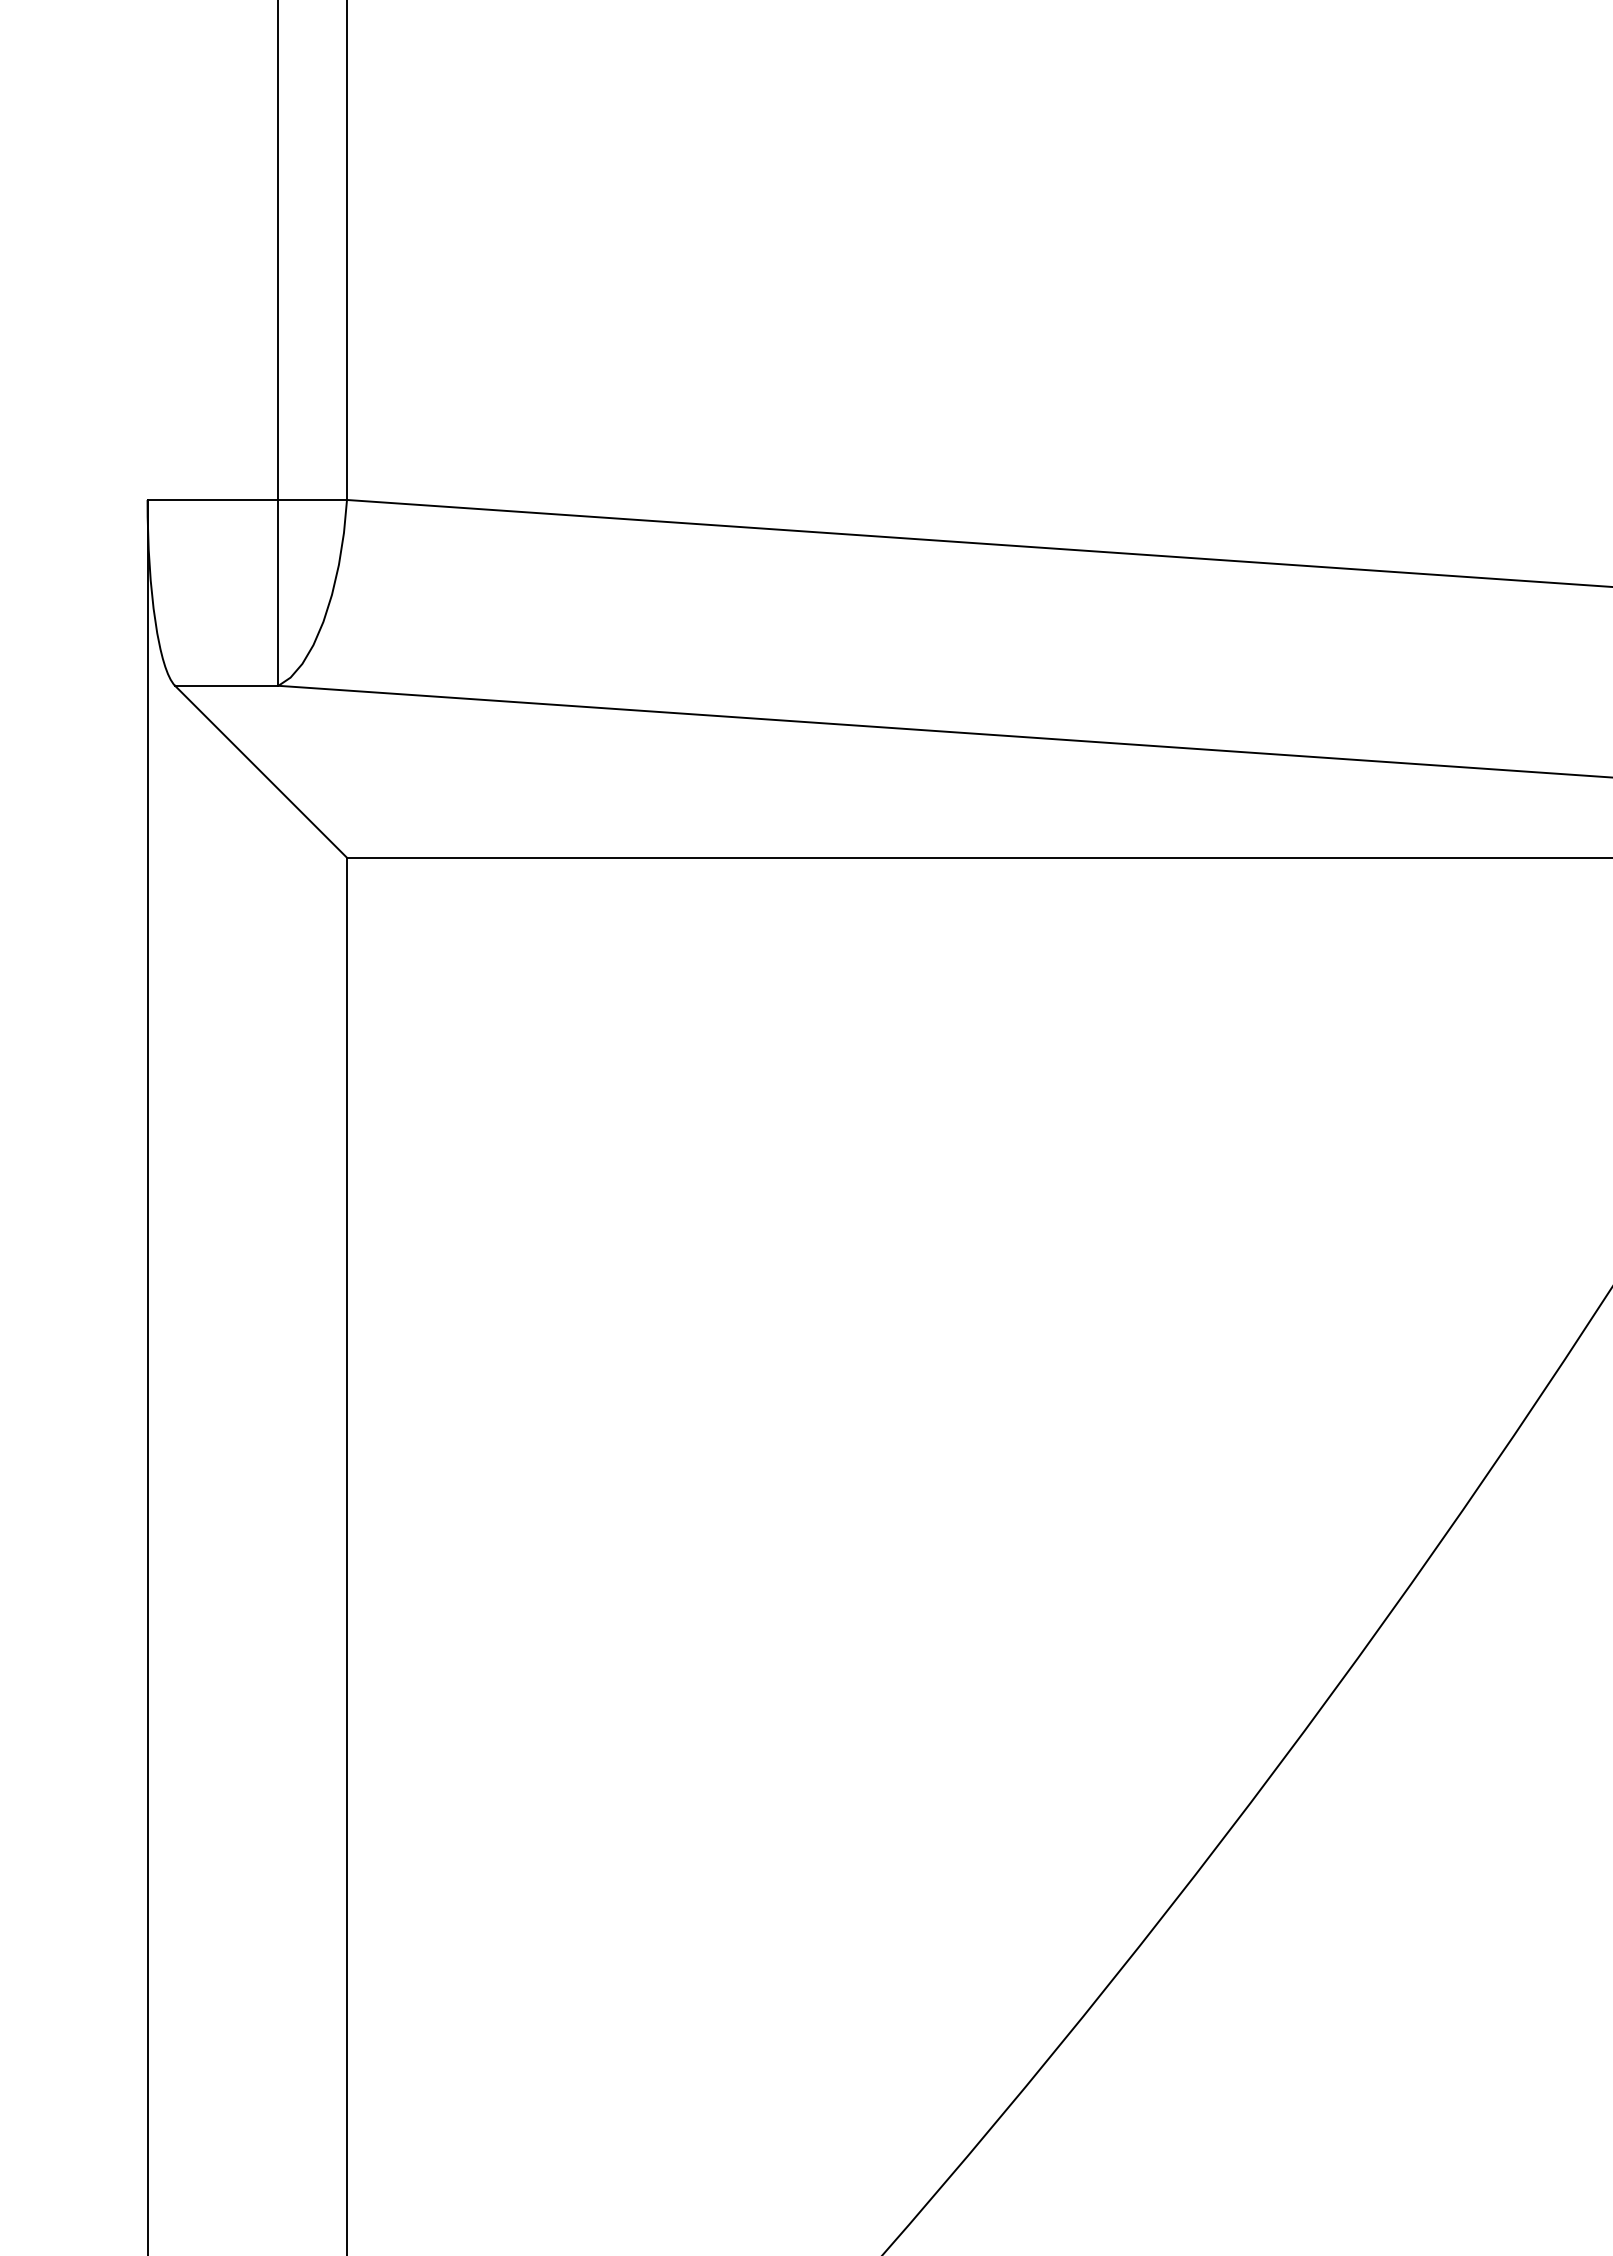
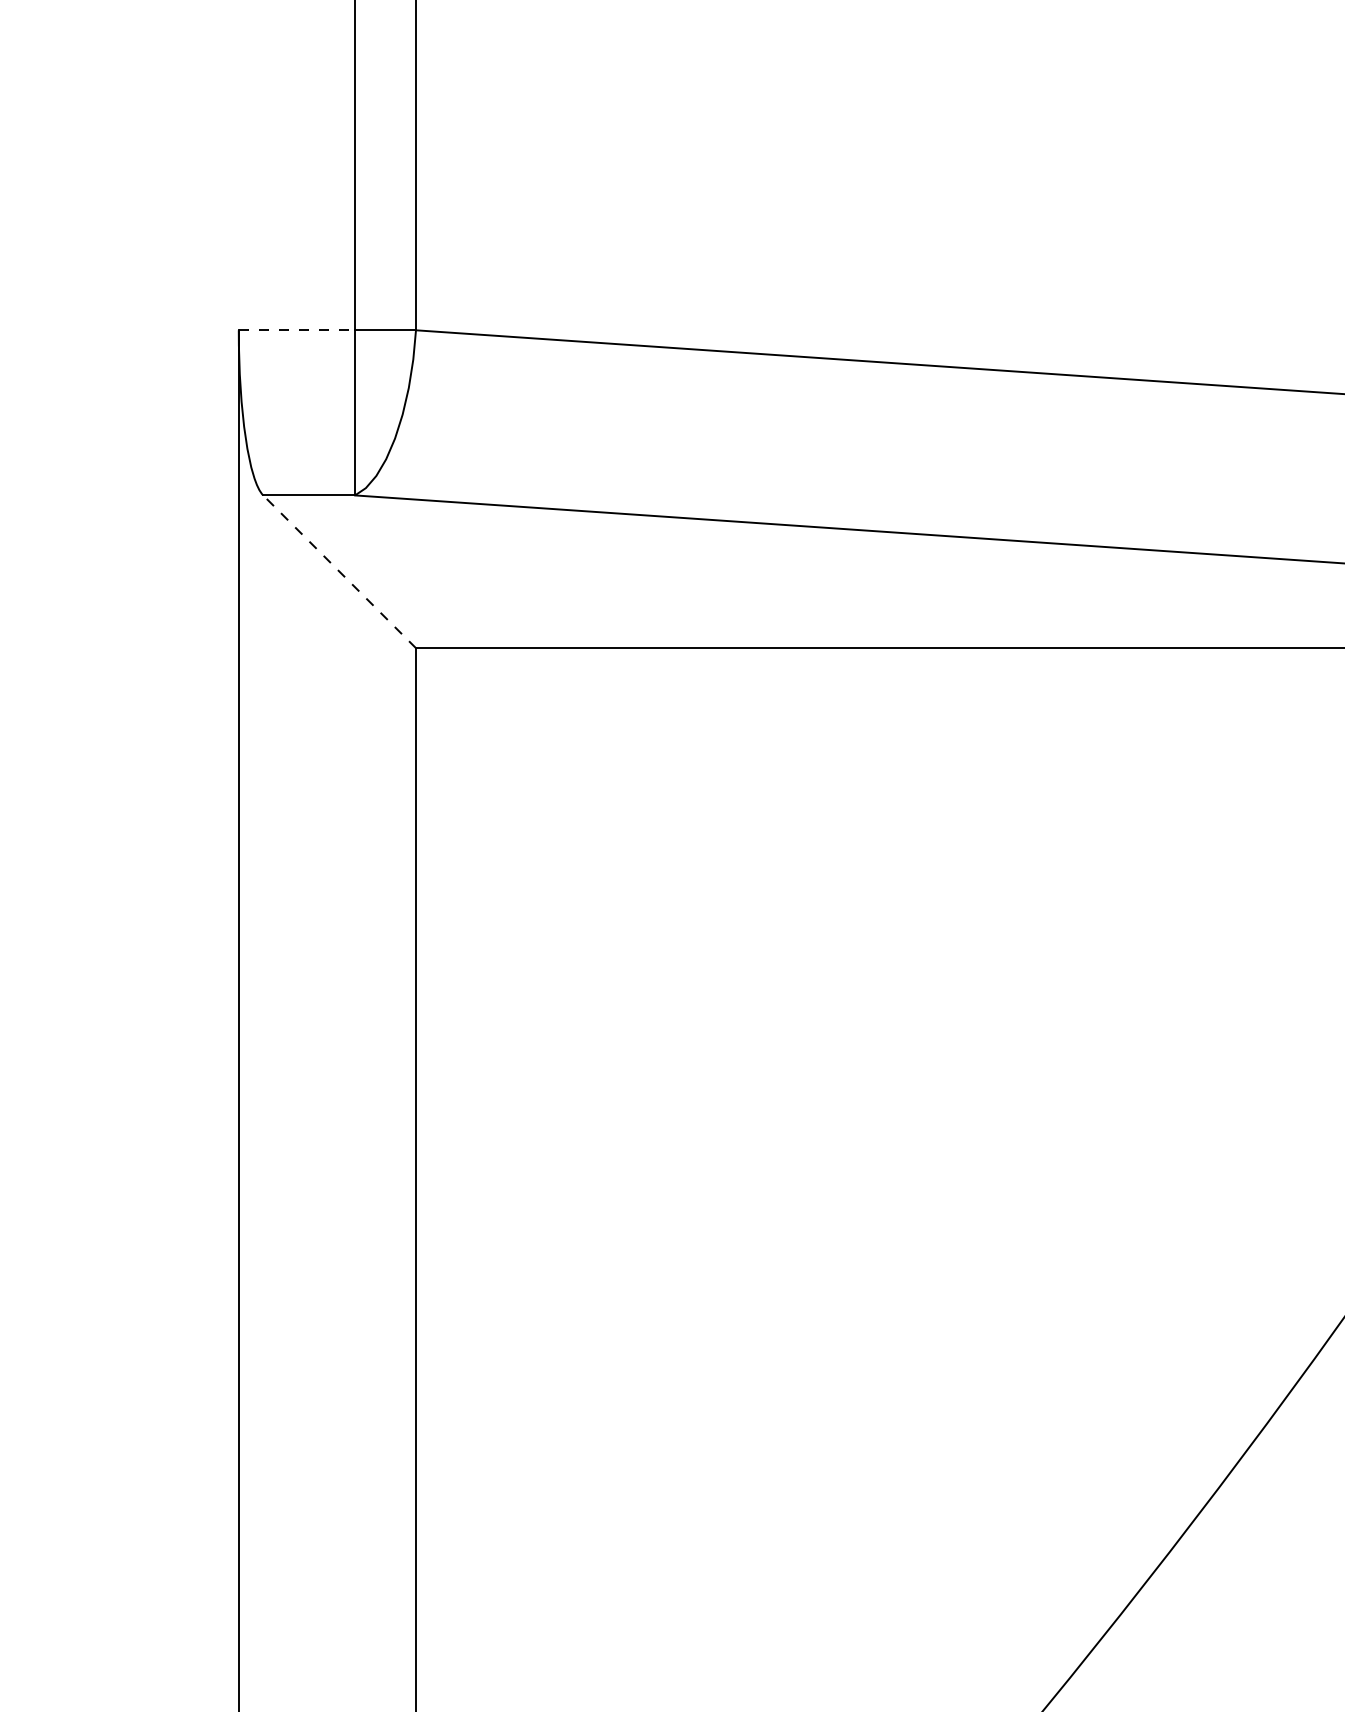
line: (213, 499) -> (297, 329), solid -> dashed
line: (261, 771) -> (340, 571), solid -> dashed

